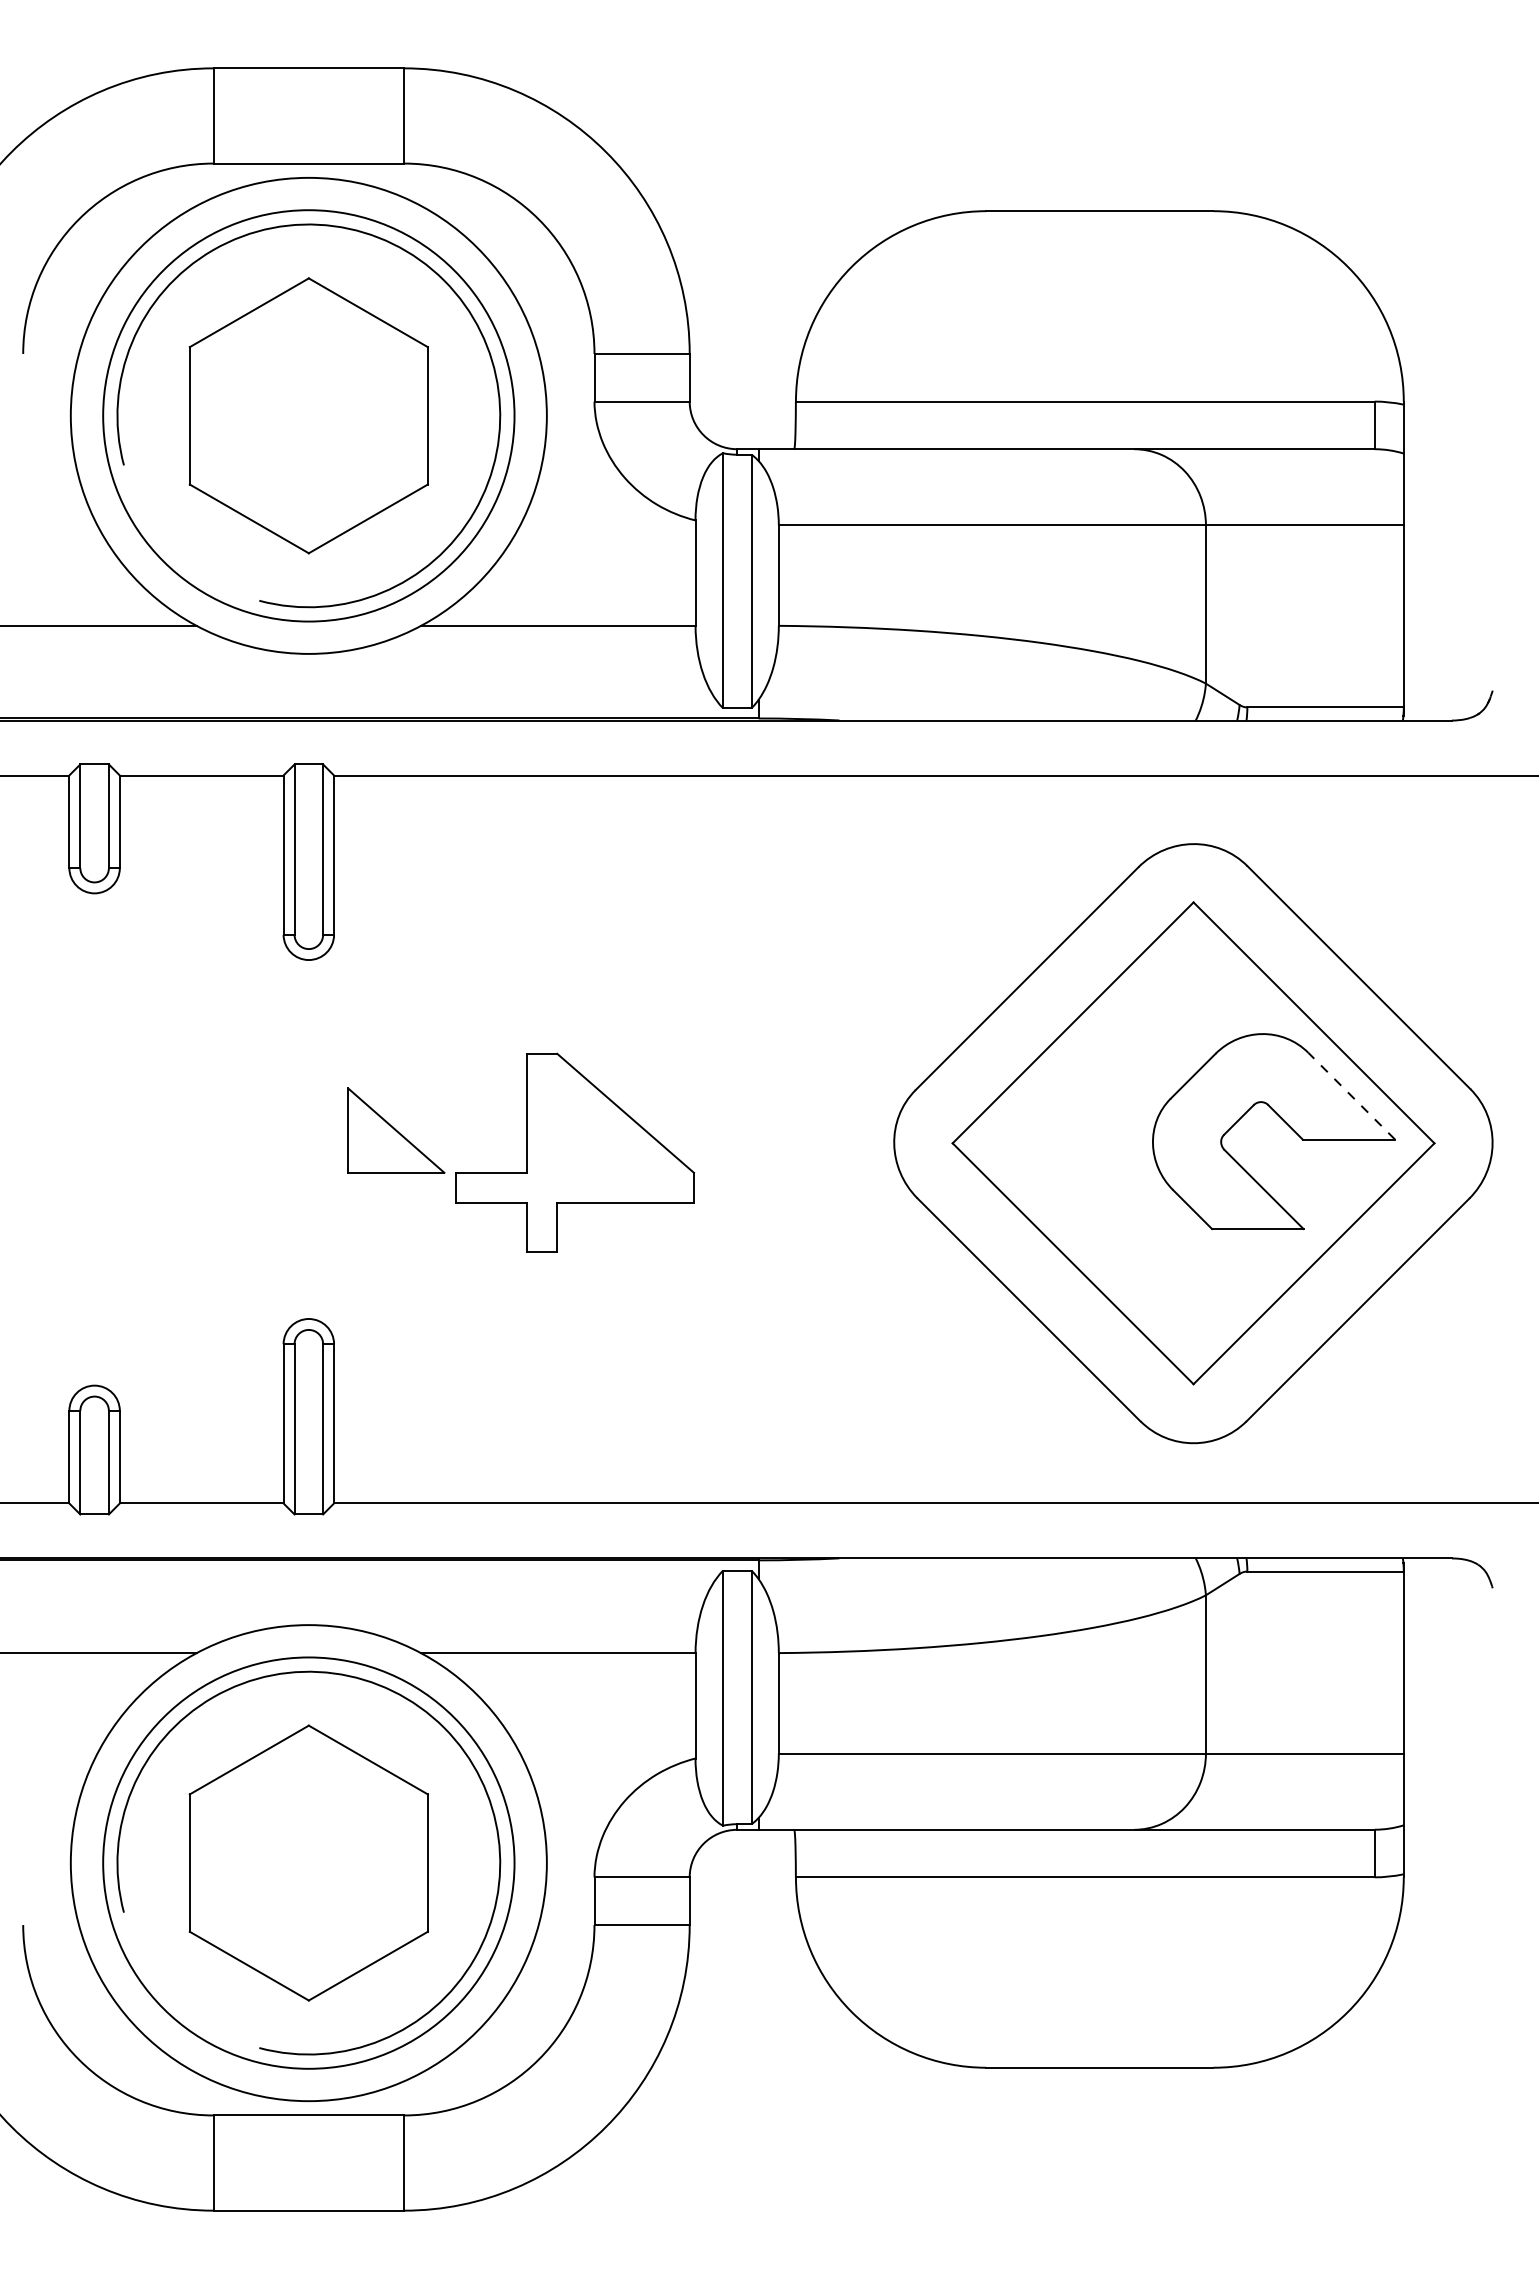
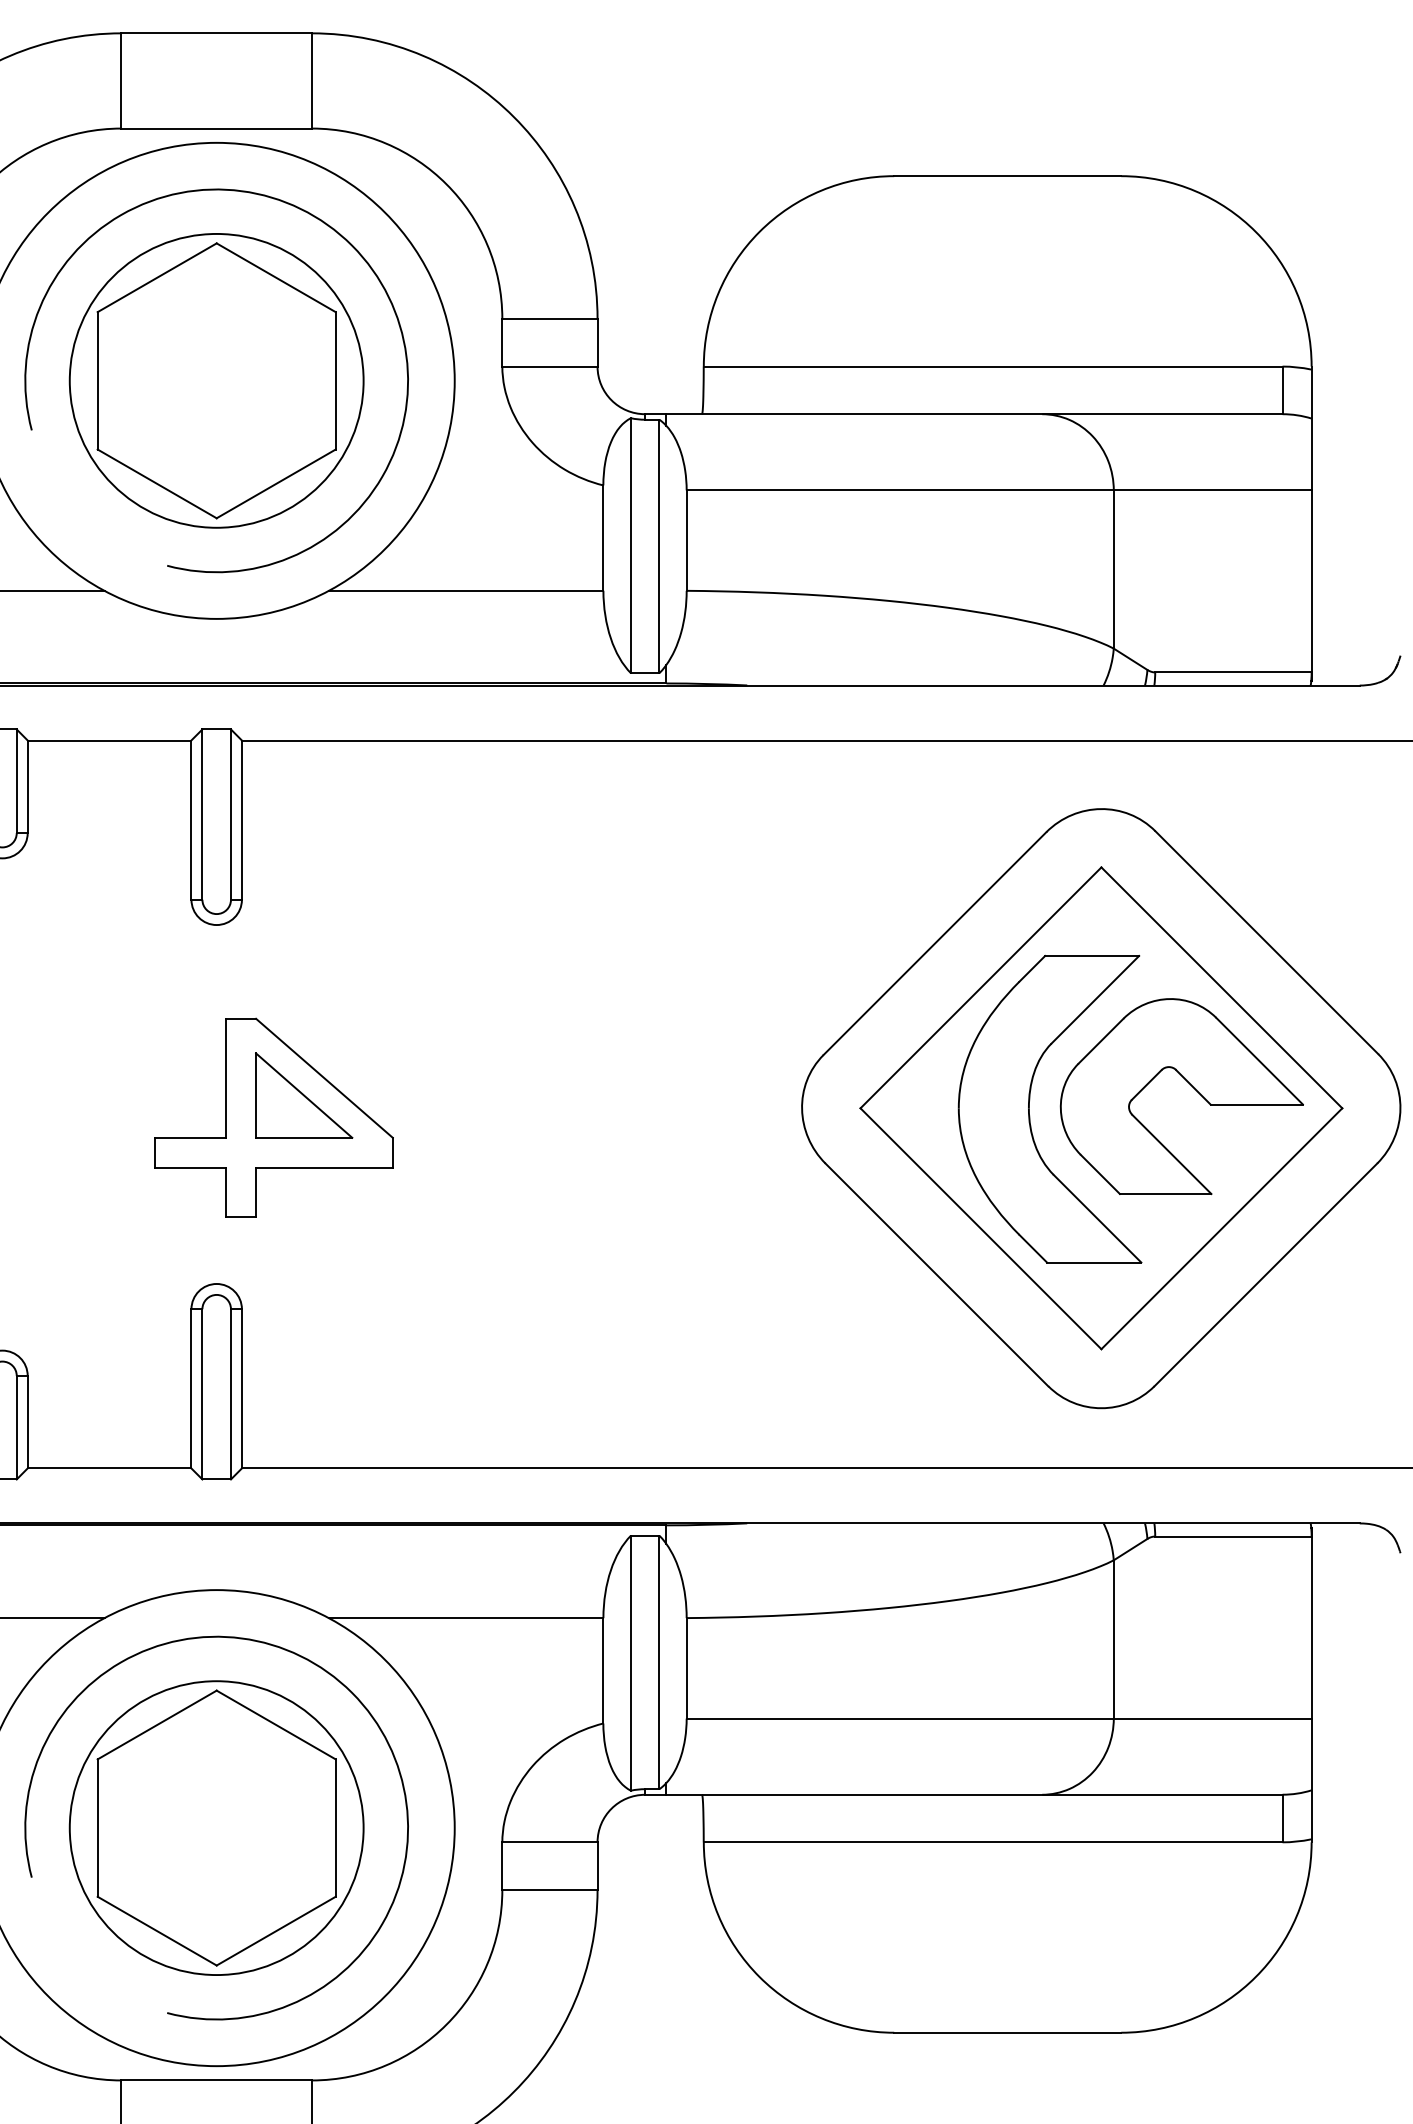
circle: (308, 415) -> (216, 380), size x0.71
line: (1351, 1095) -> (1259, 1060), dashed -> solid
part: (1122, 1137) -> (1030, 1102), added
part: (575, 1152) -> (274, 1117), moved
circle: (308, 1863) -> (216, 1828), size x0.71

